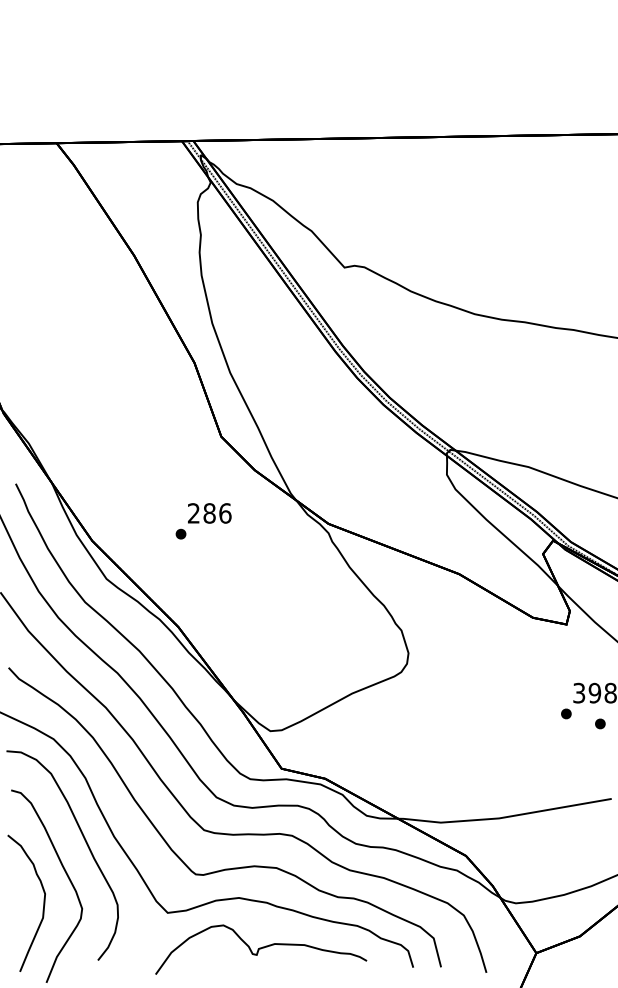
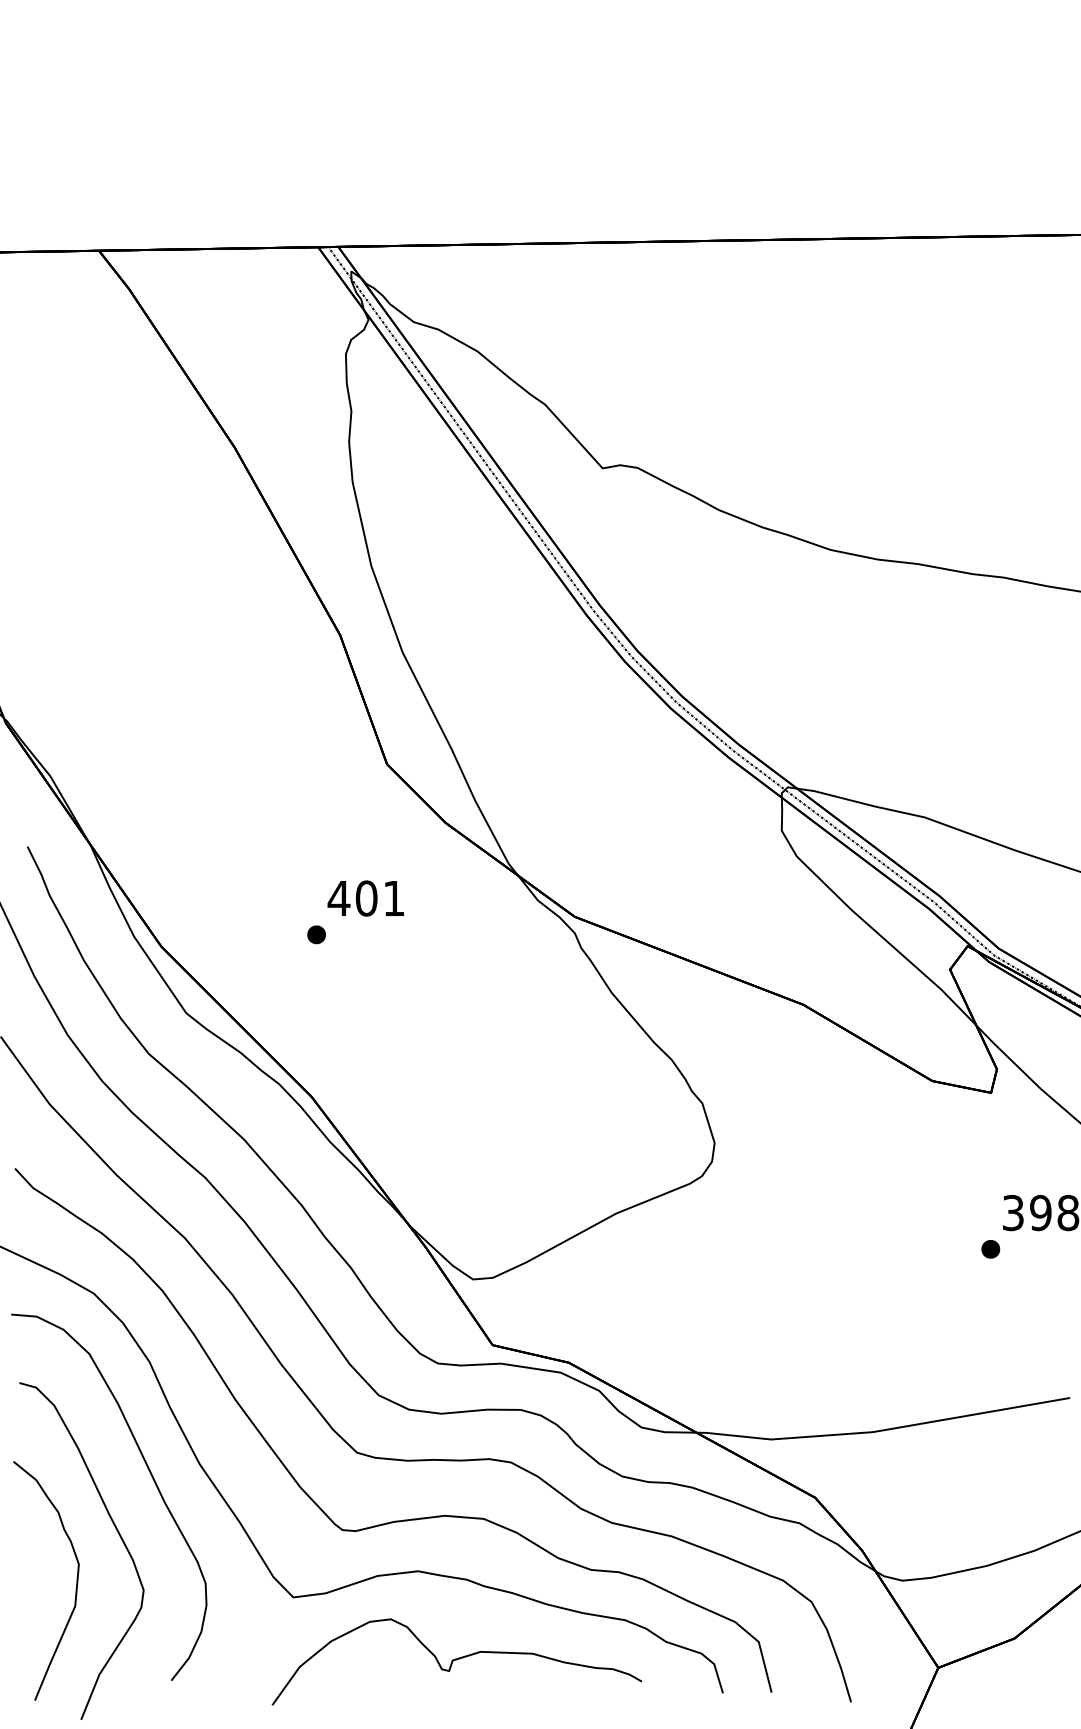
text: (209, 513) -> (366, 898), 286 -> 401
part: (600, 723) -> (1050, 1266), removed

